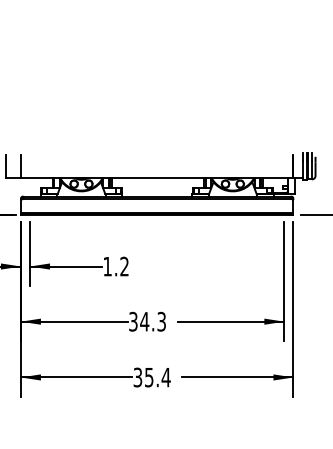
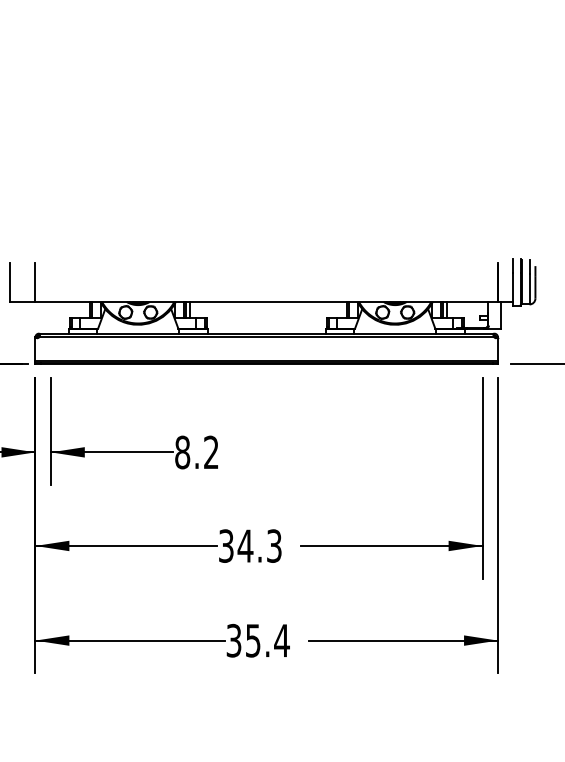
text: (107, 266) -> (182, 452), 1.2 -> 8.2

